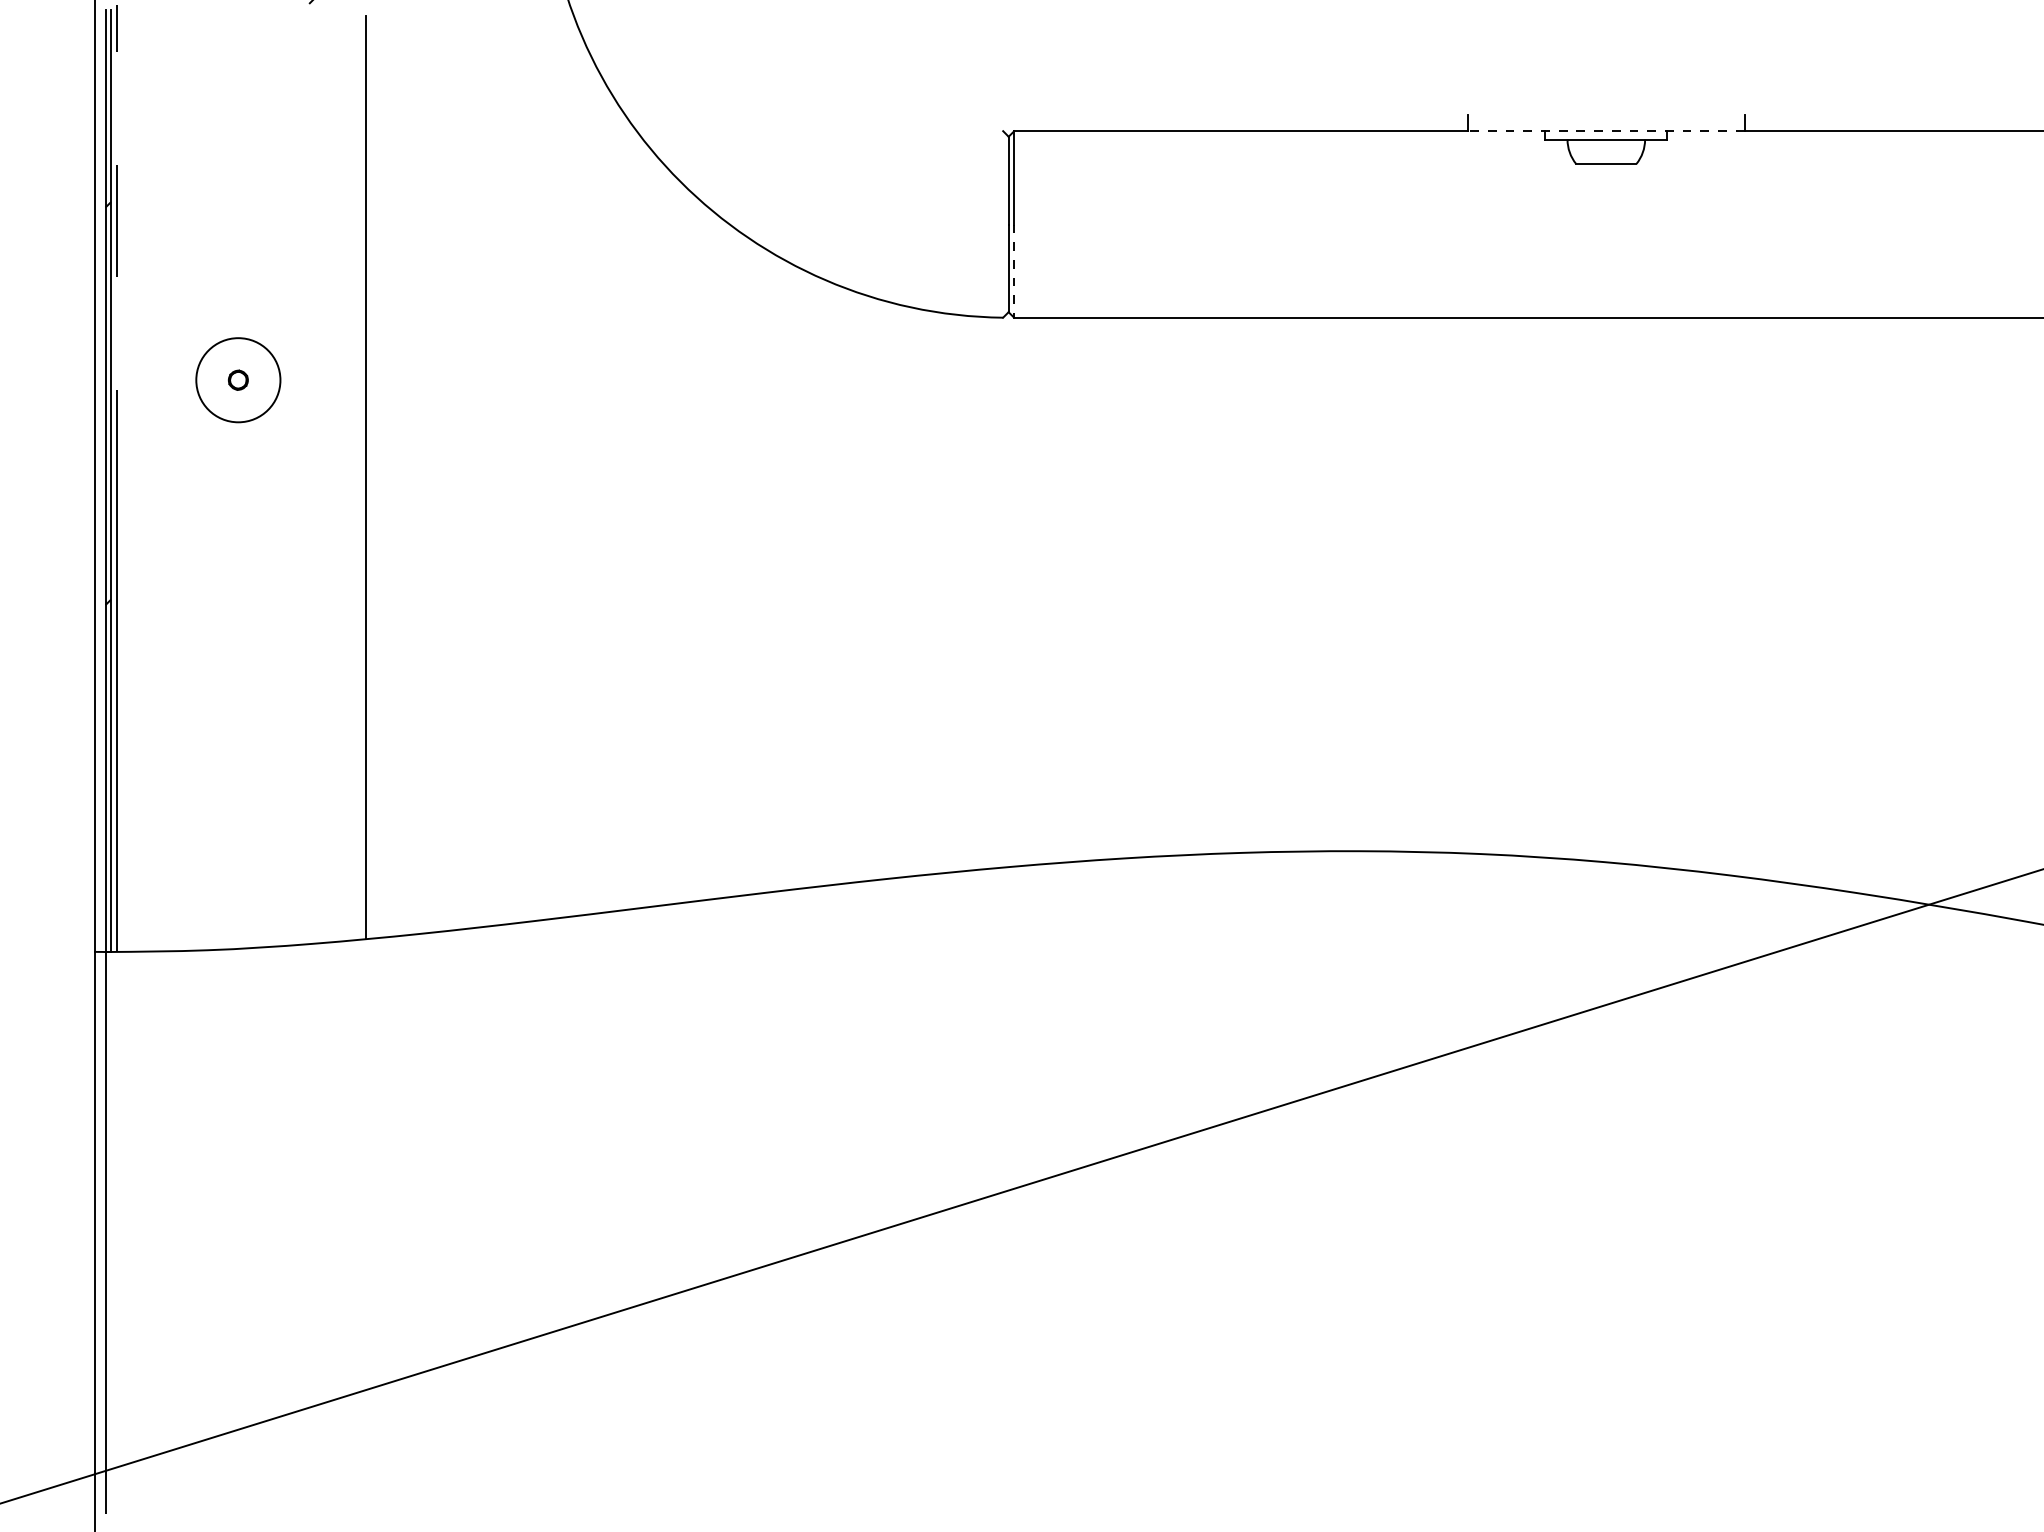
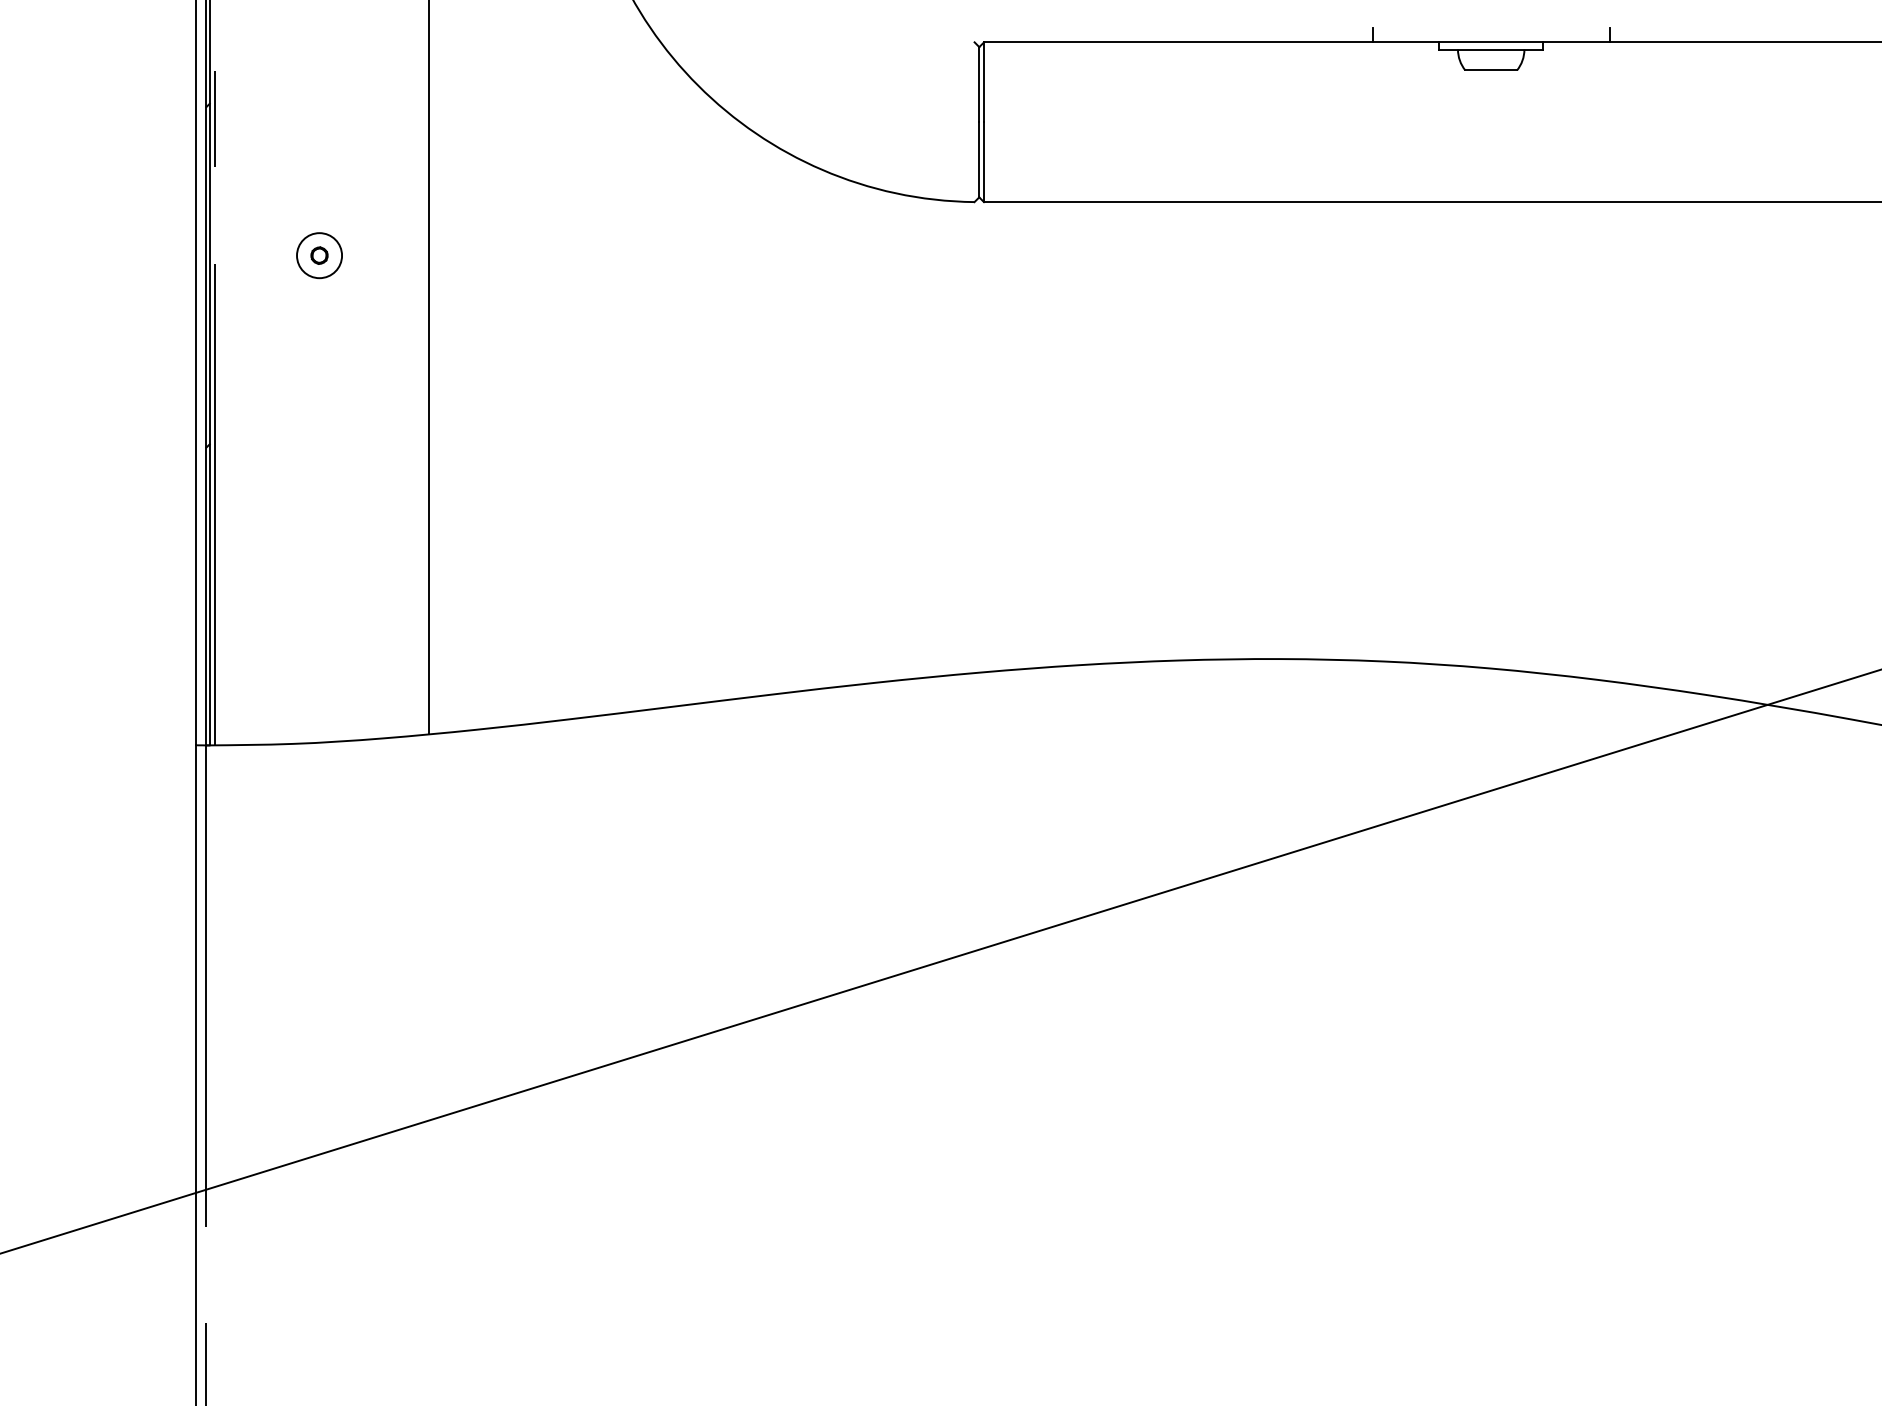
line: (1605, 131) -> (1490, 42), dashed -> solid
line: (1014, 271) -> (984, 162), dashed -> solid
circle: (238, 380) -> (319, 255), size x0.62

